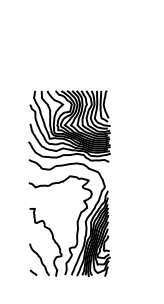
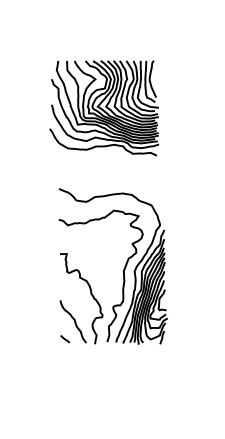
part: (69, 126) -> (103, 108), moved

